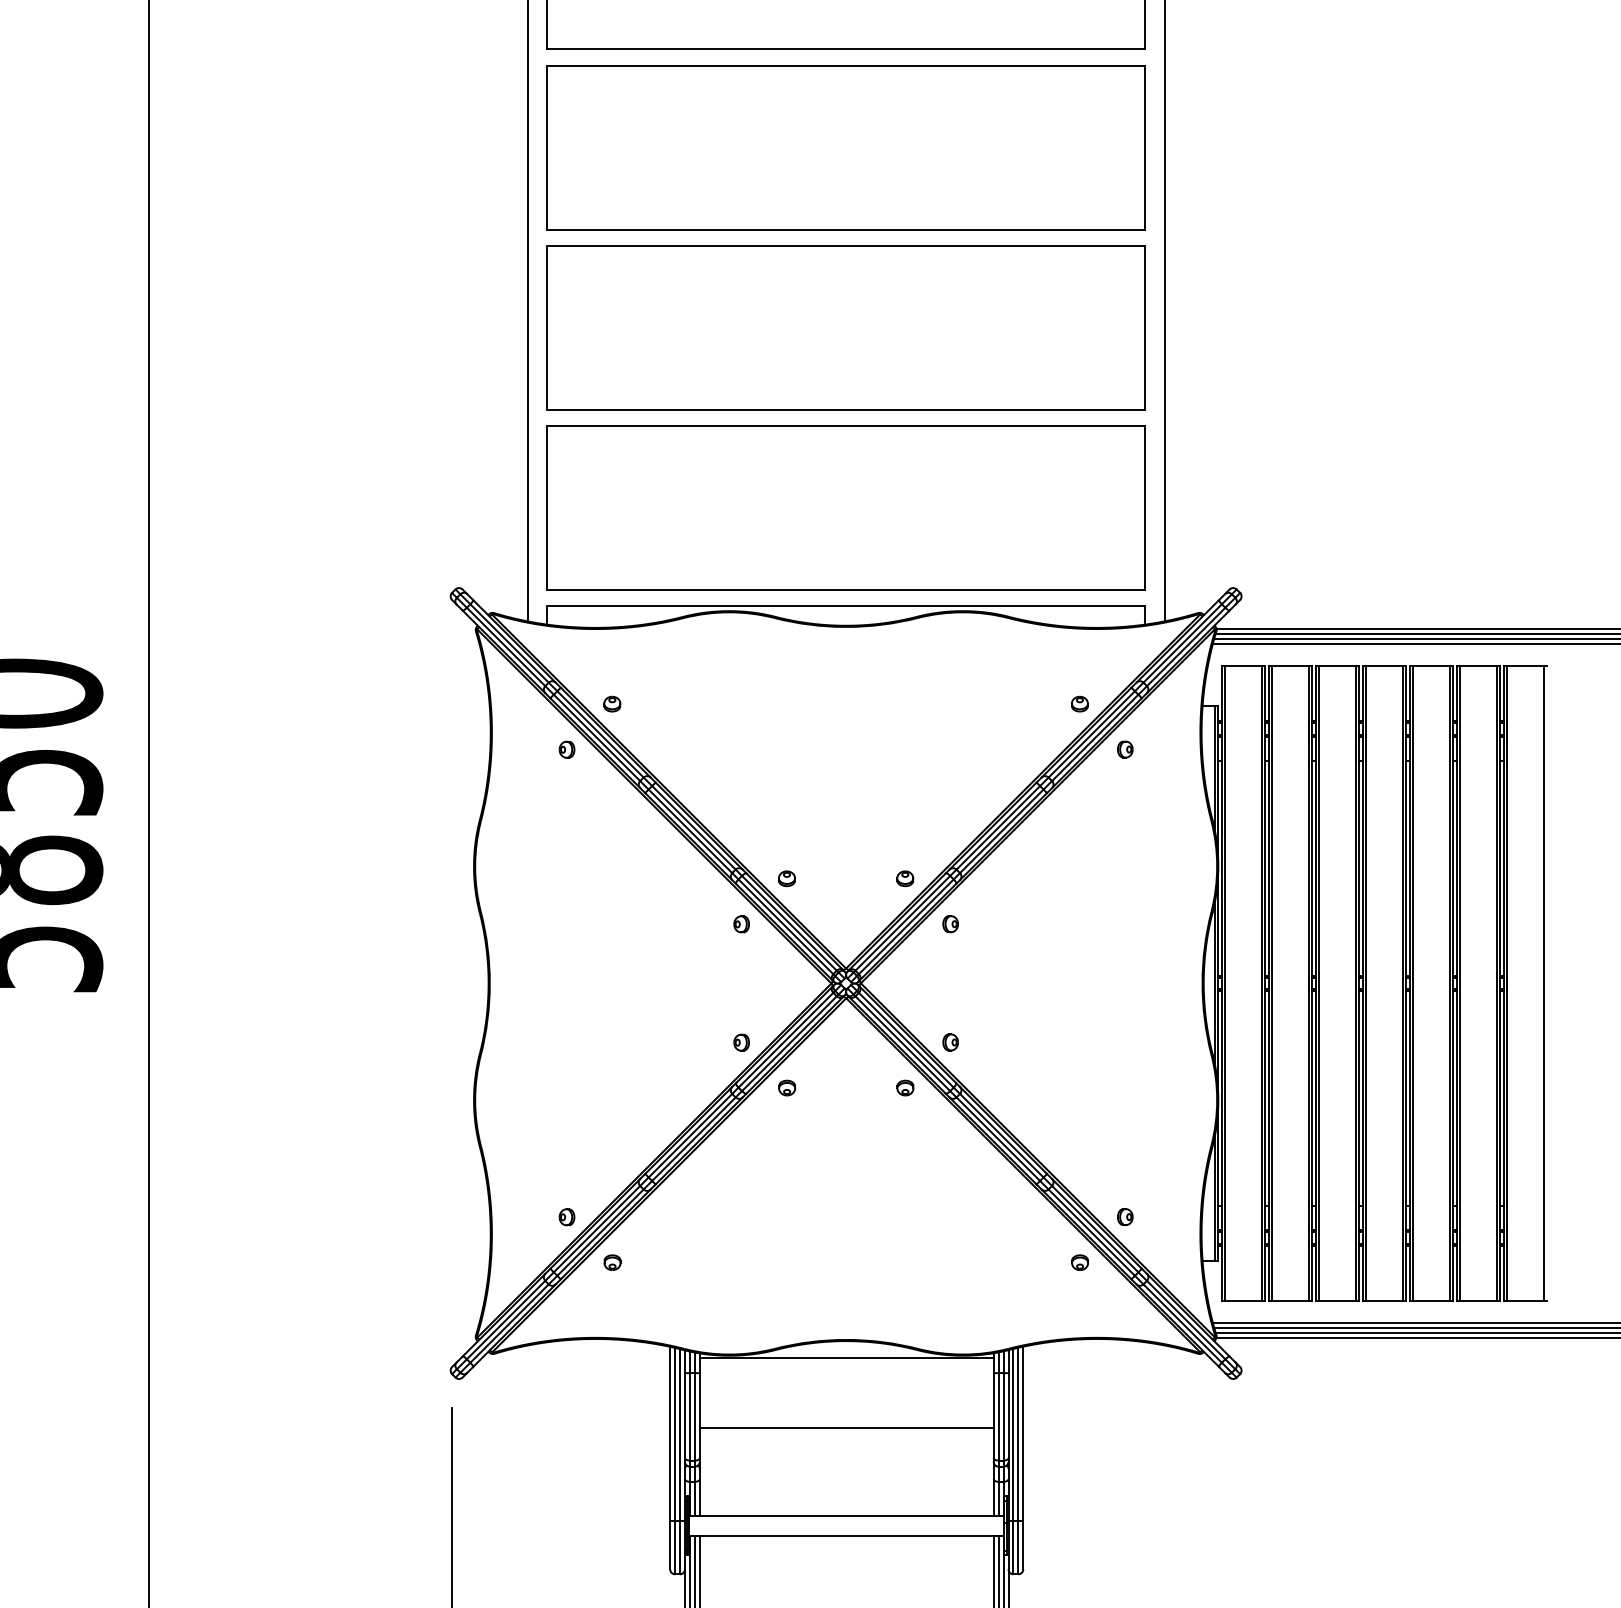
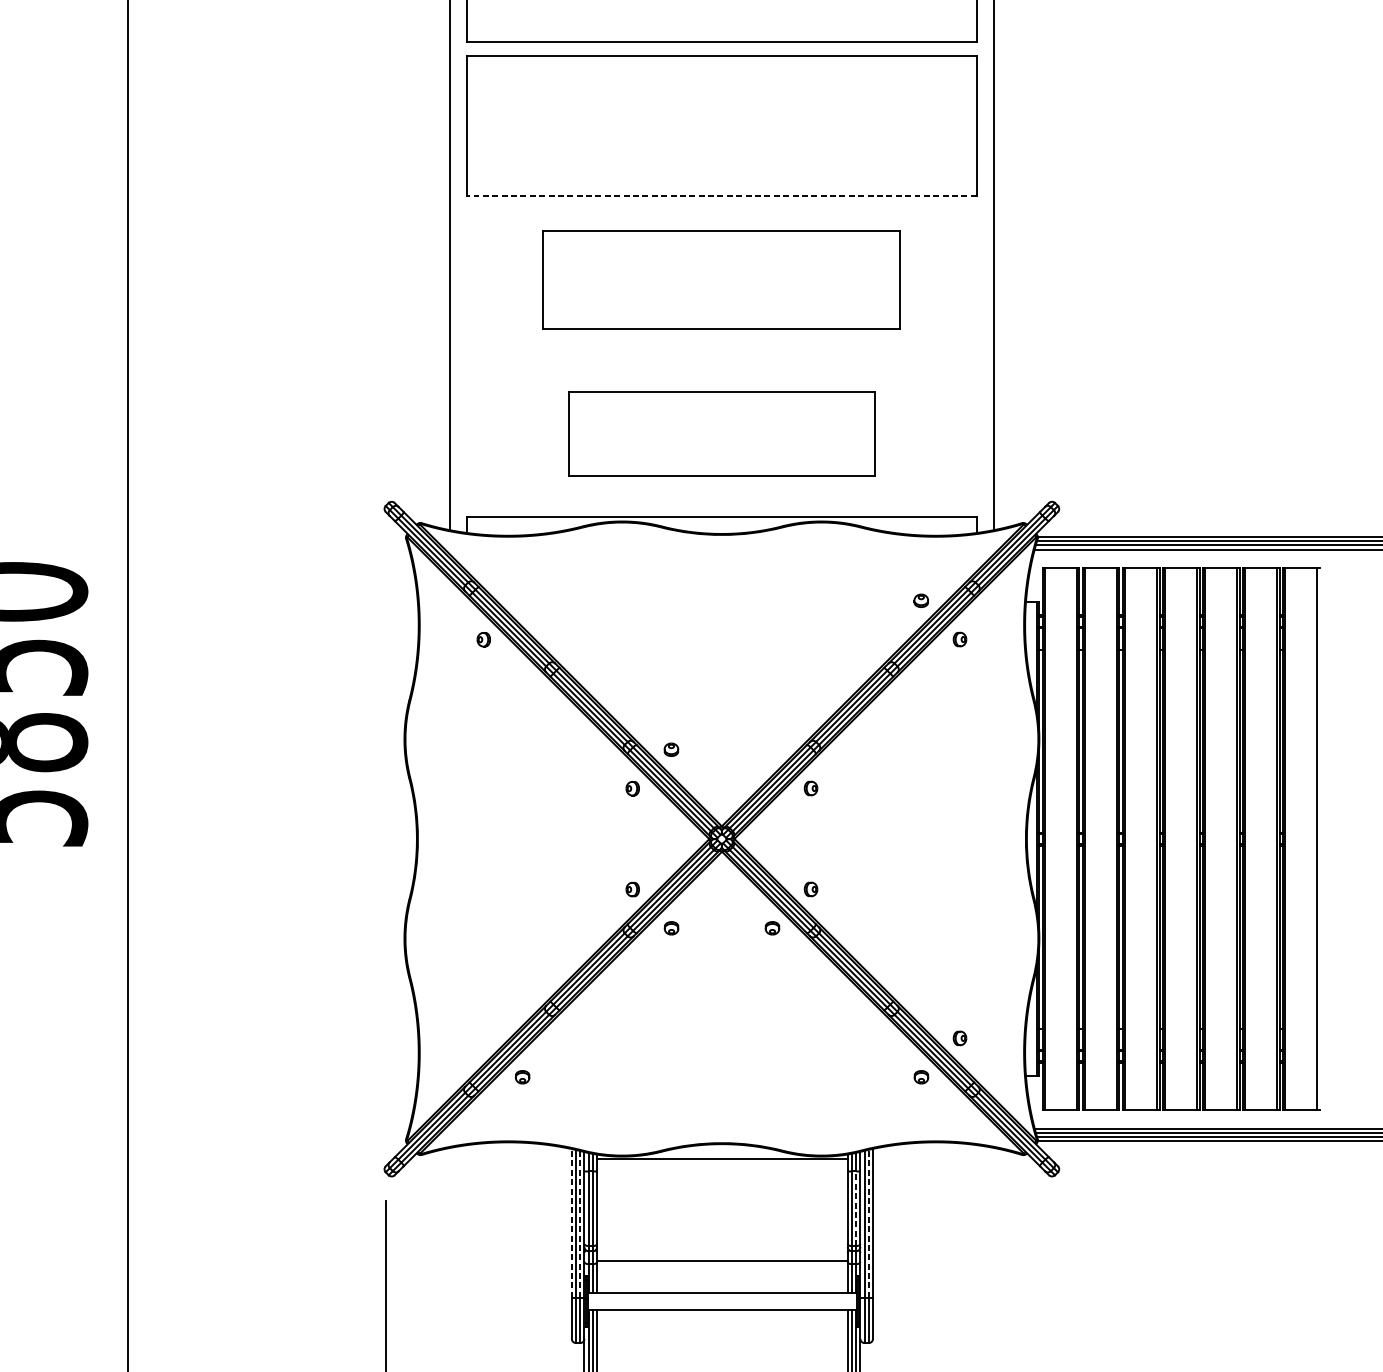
line: (846, 229) -> (722, 195), solid -> dashed
part: (845, 327) -> (721, 279), size x0.7
part: (845, 507) -> (721, 433), size x0.6
part: (612, 703) -> (522, 600), removed
part: (905, 878) -> (772, 749), removed
part: (566, 1217) -> (483, 1038), removed
line: (1003, 1416) -> (856, 1208), solid -> dashed
line: (846, 1427) -> (722, 1260), moved
line: (670, 1433) -> (572, 1222), solid -> dashed
line: (680, 1434) -> (580, 1223), solid -> dashed
line: (1018, 1434) -> (868, 1223), solid -> dashed

